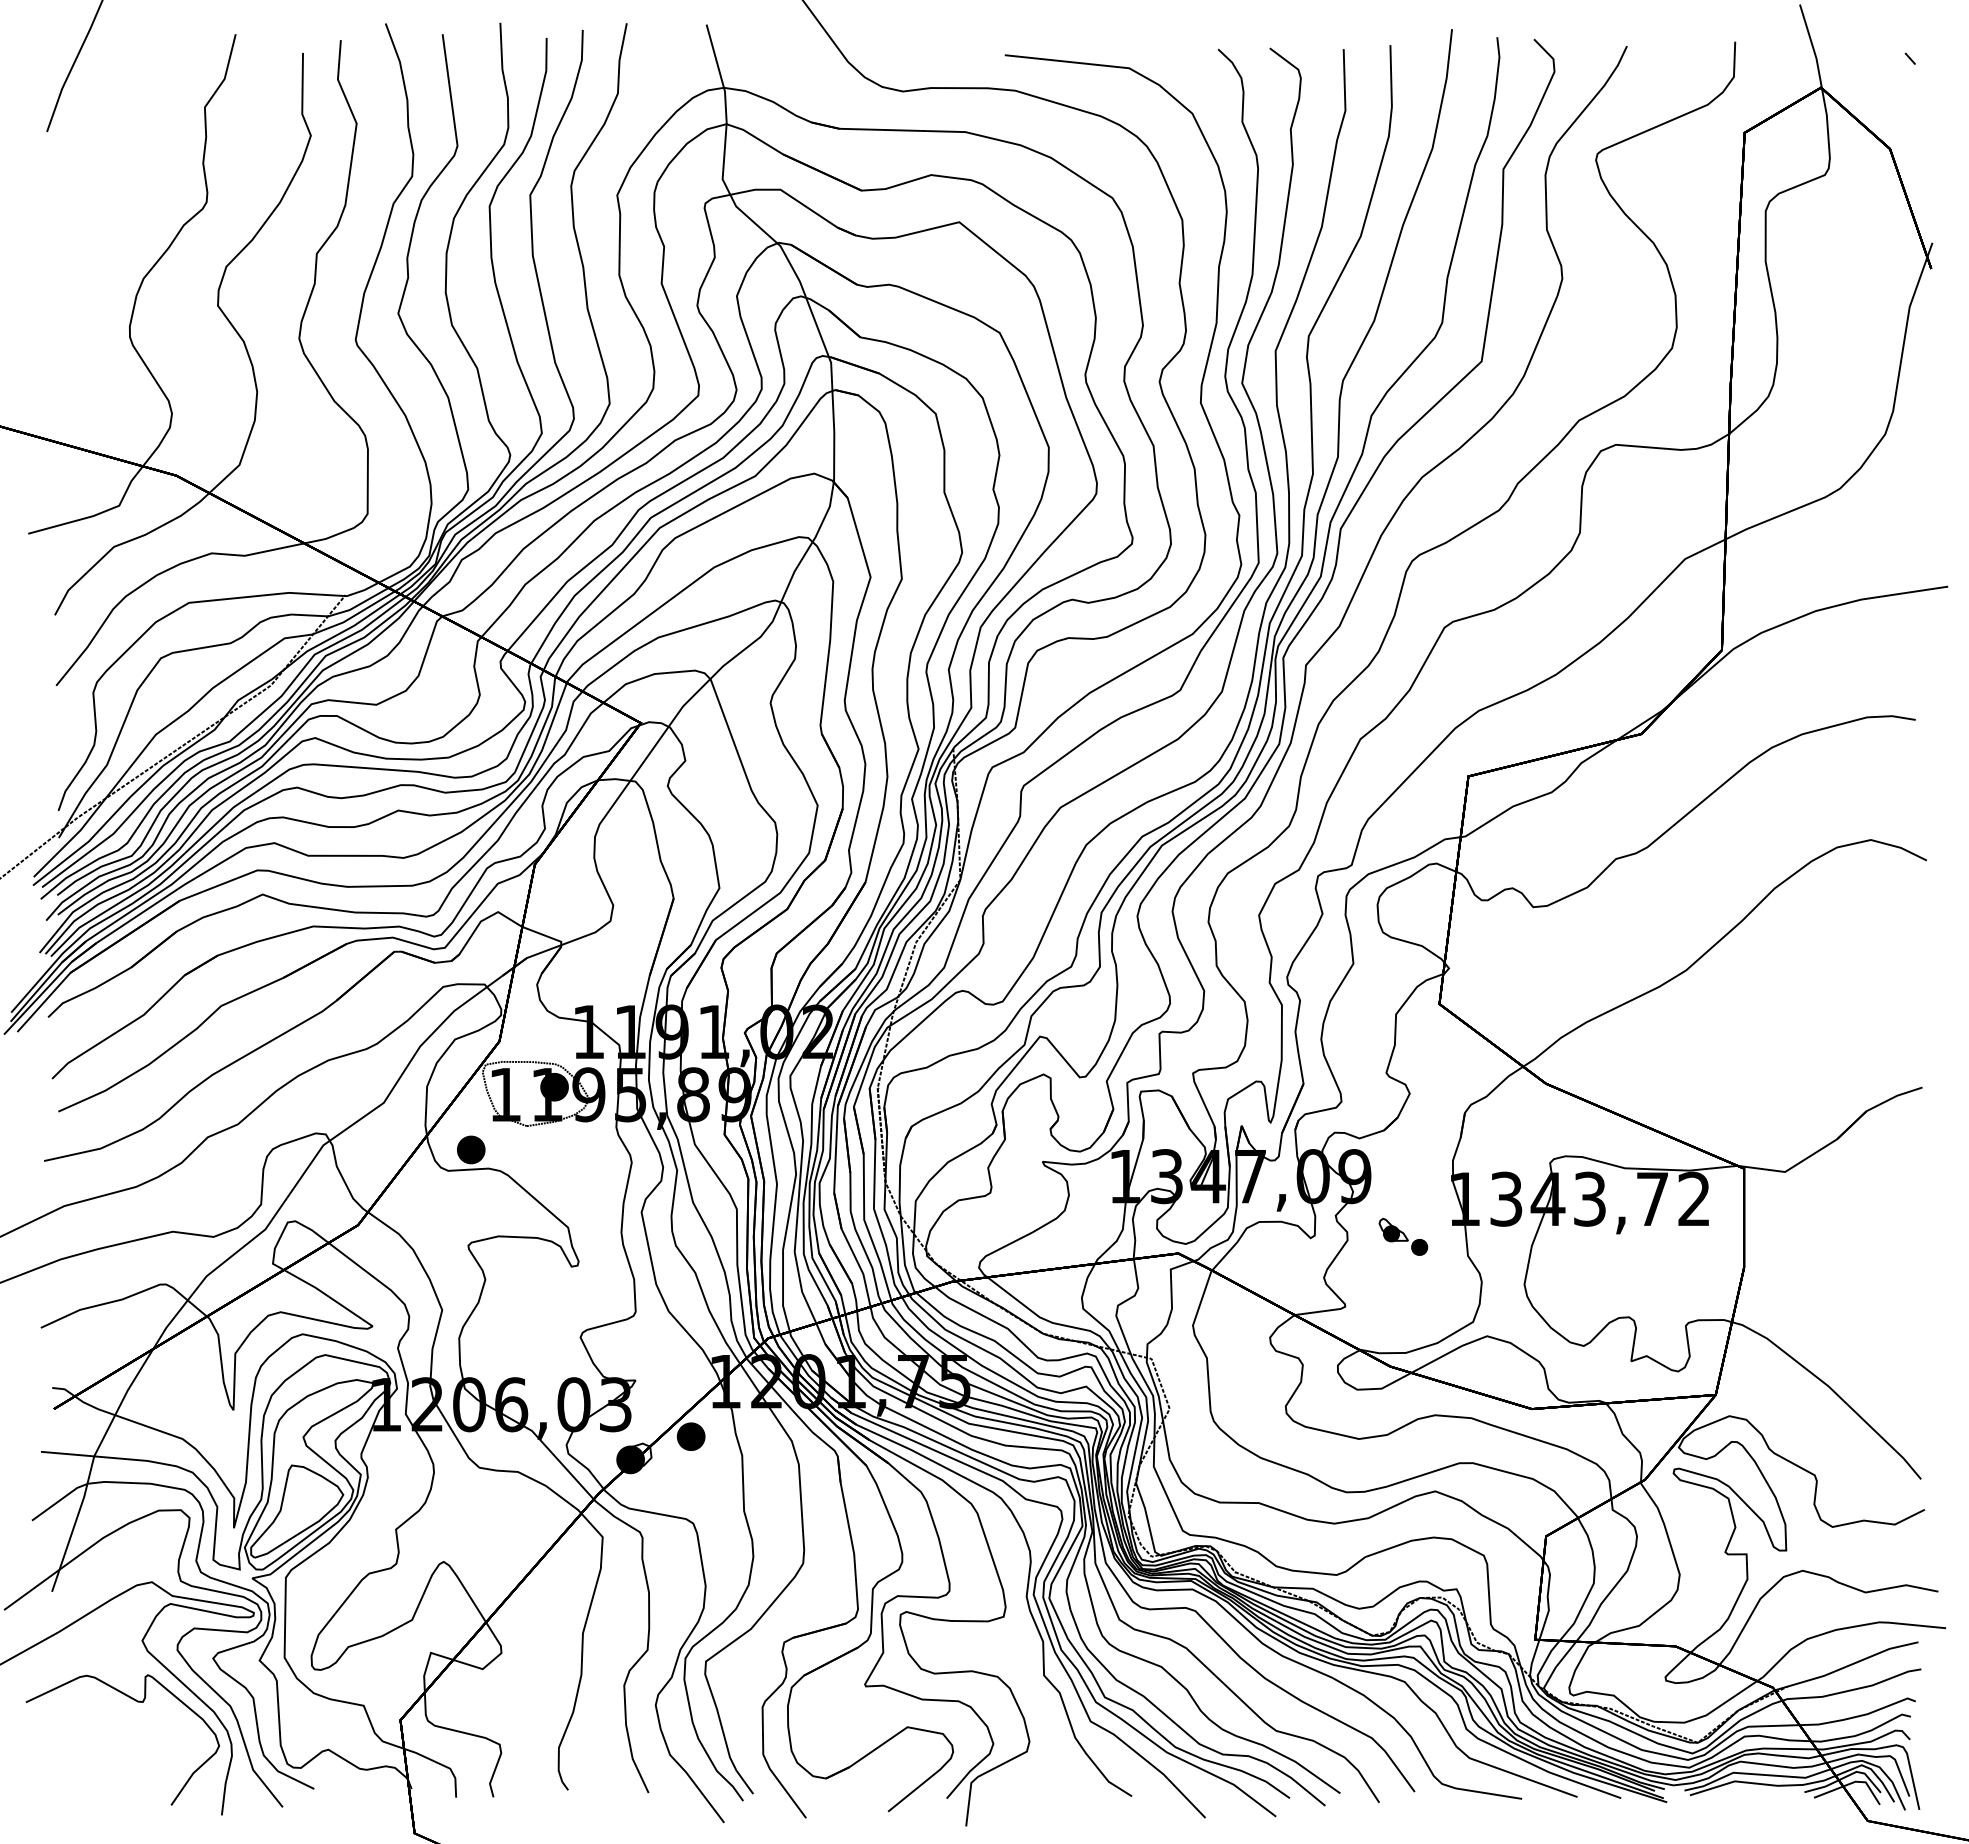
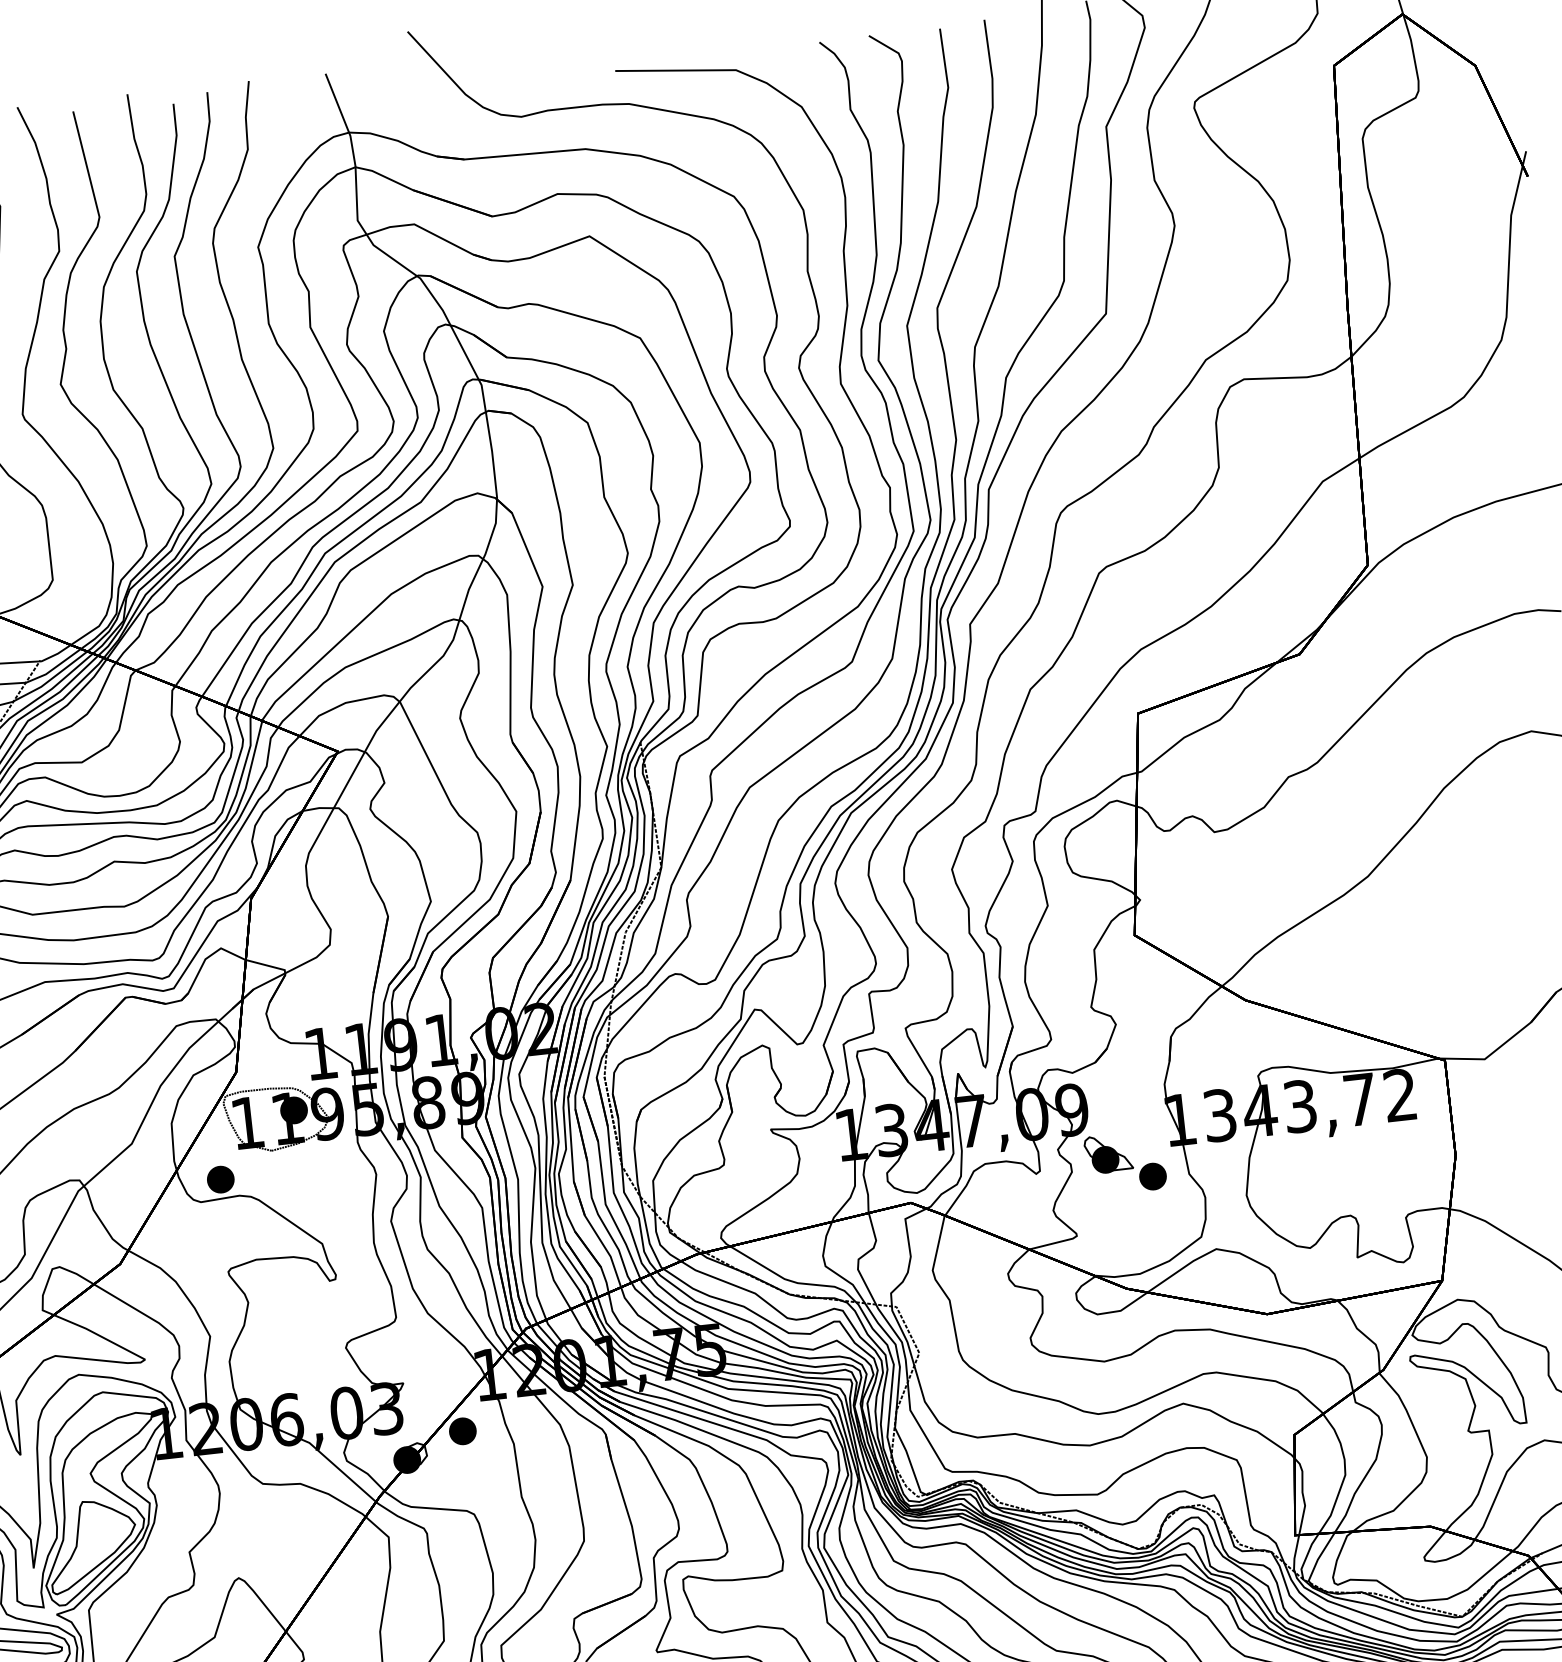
part: (1403, 1236) -> (1125, 1162), size x1.67

